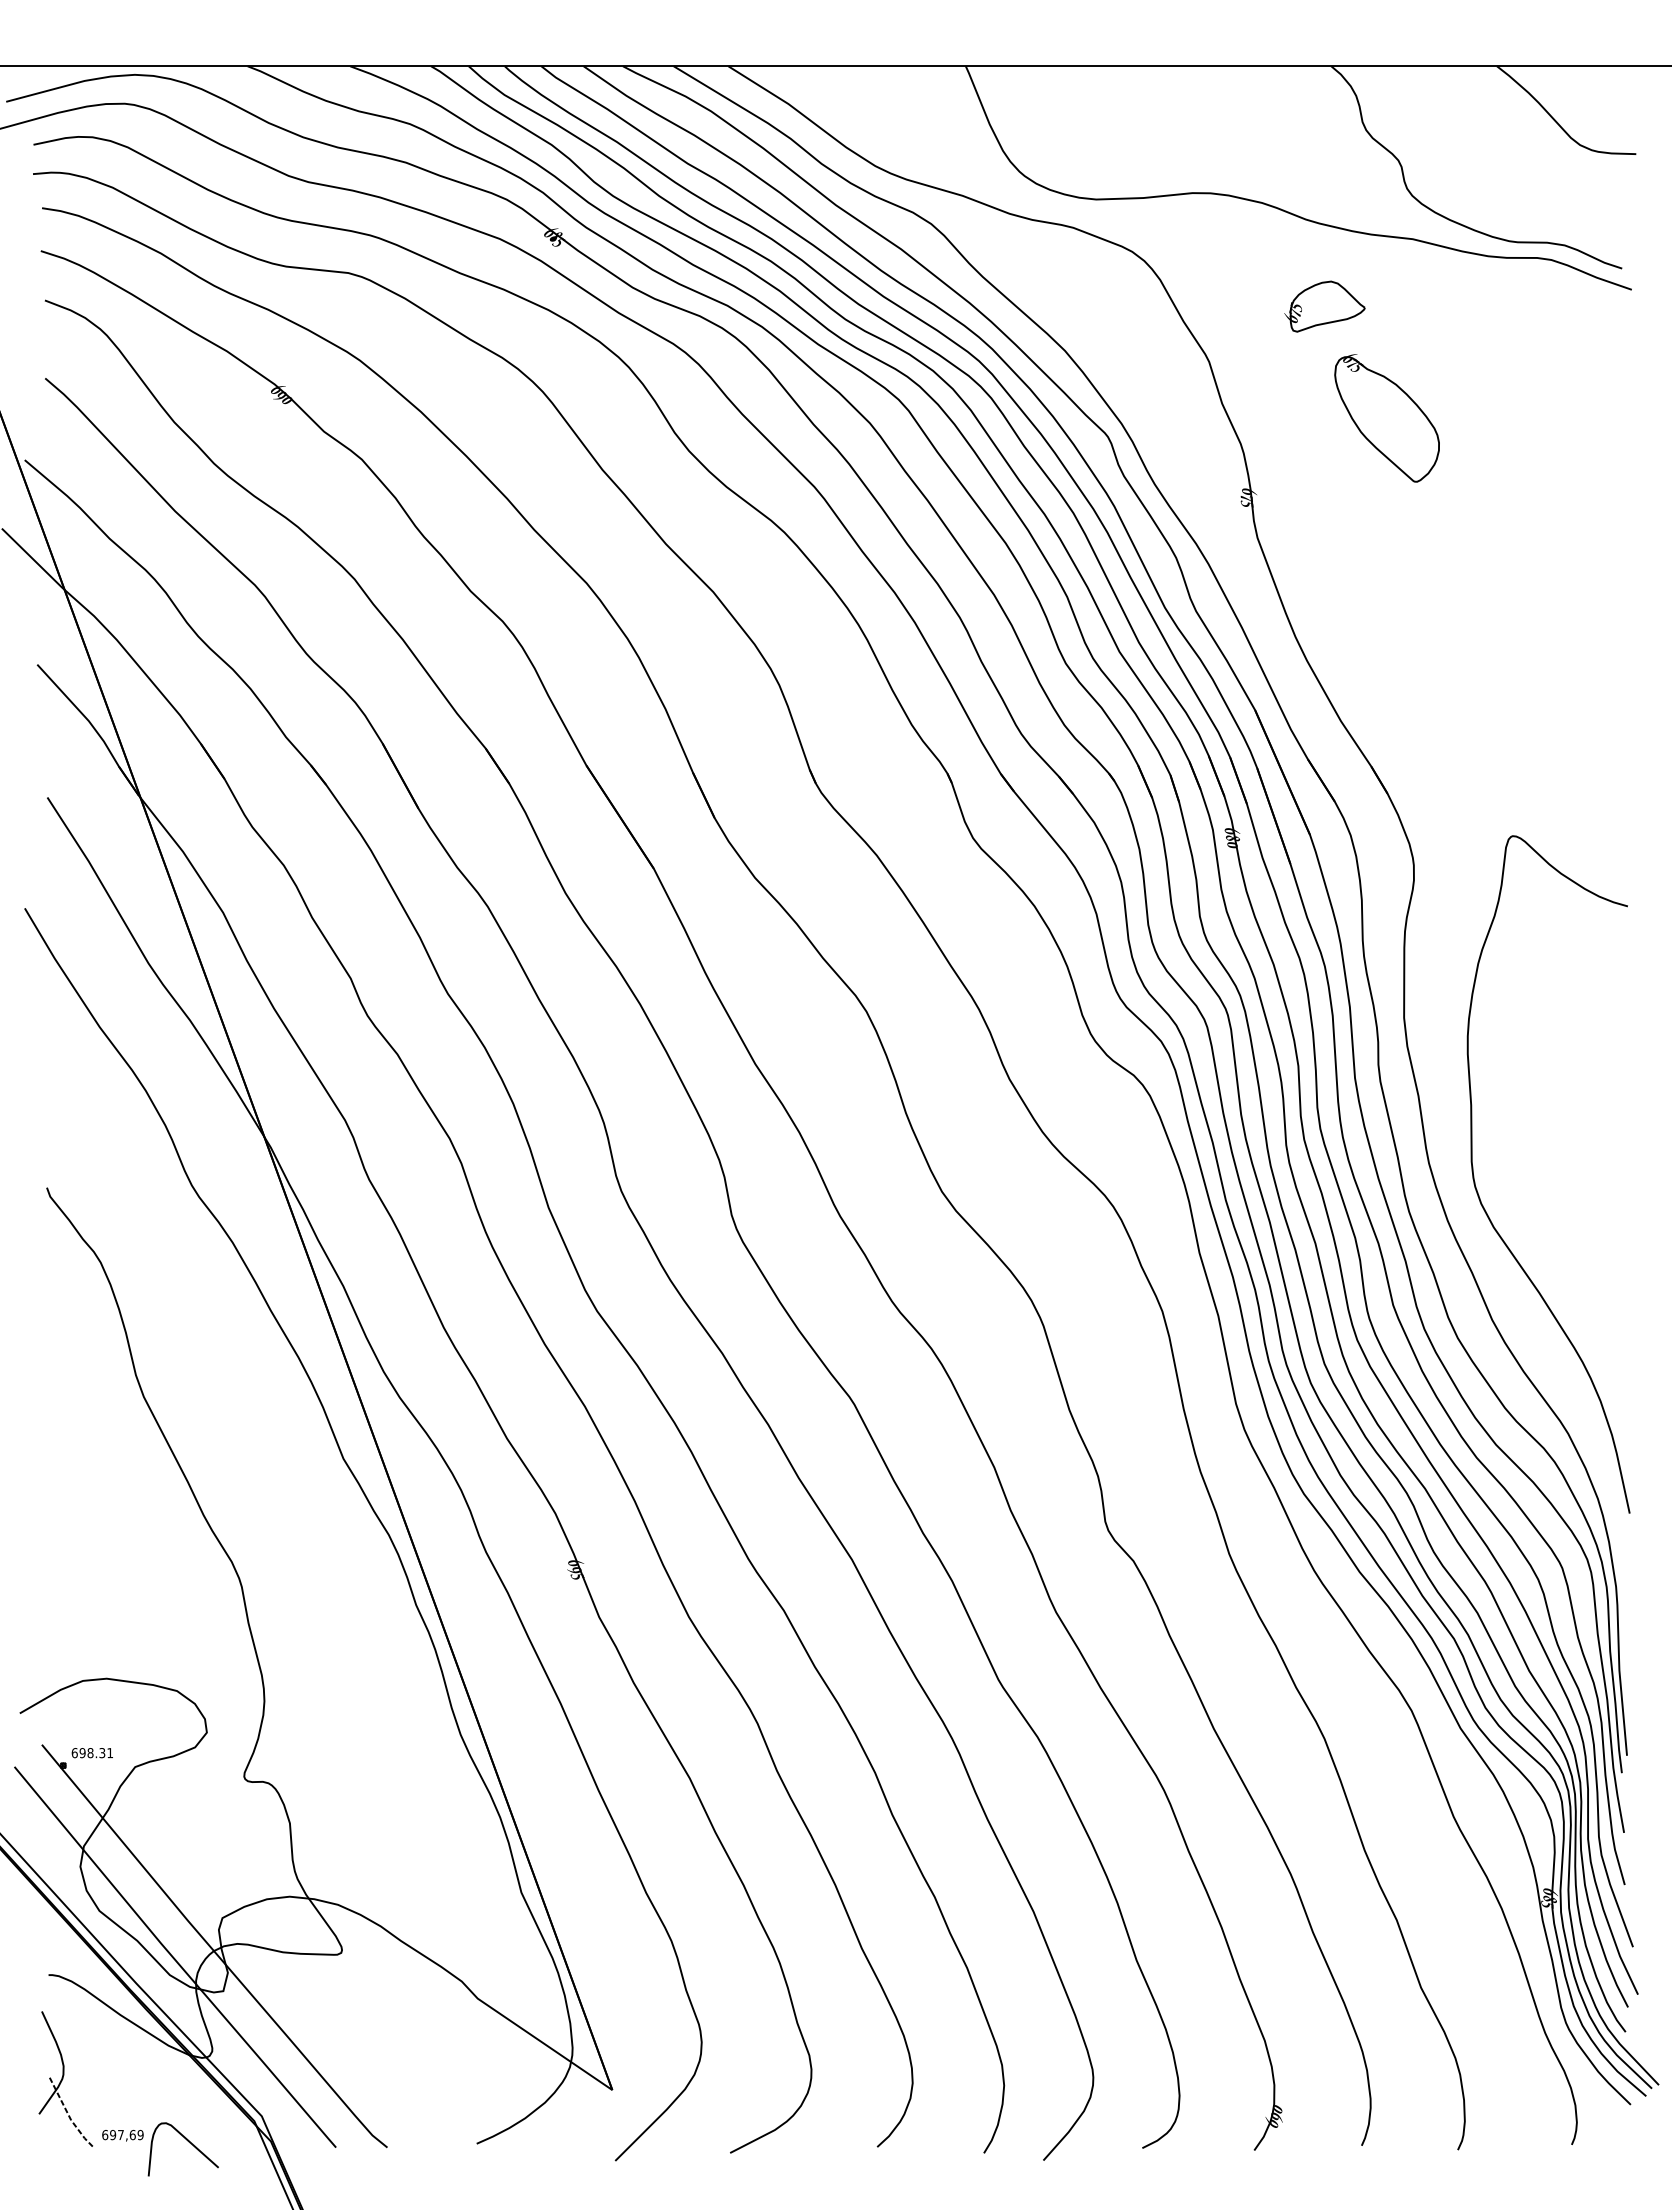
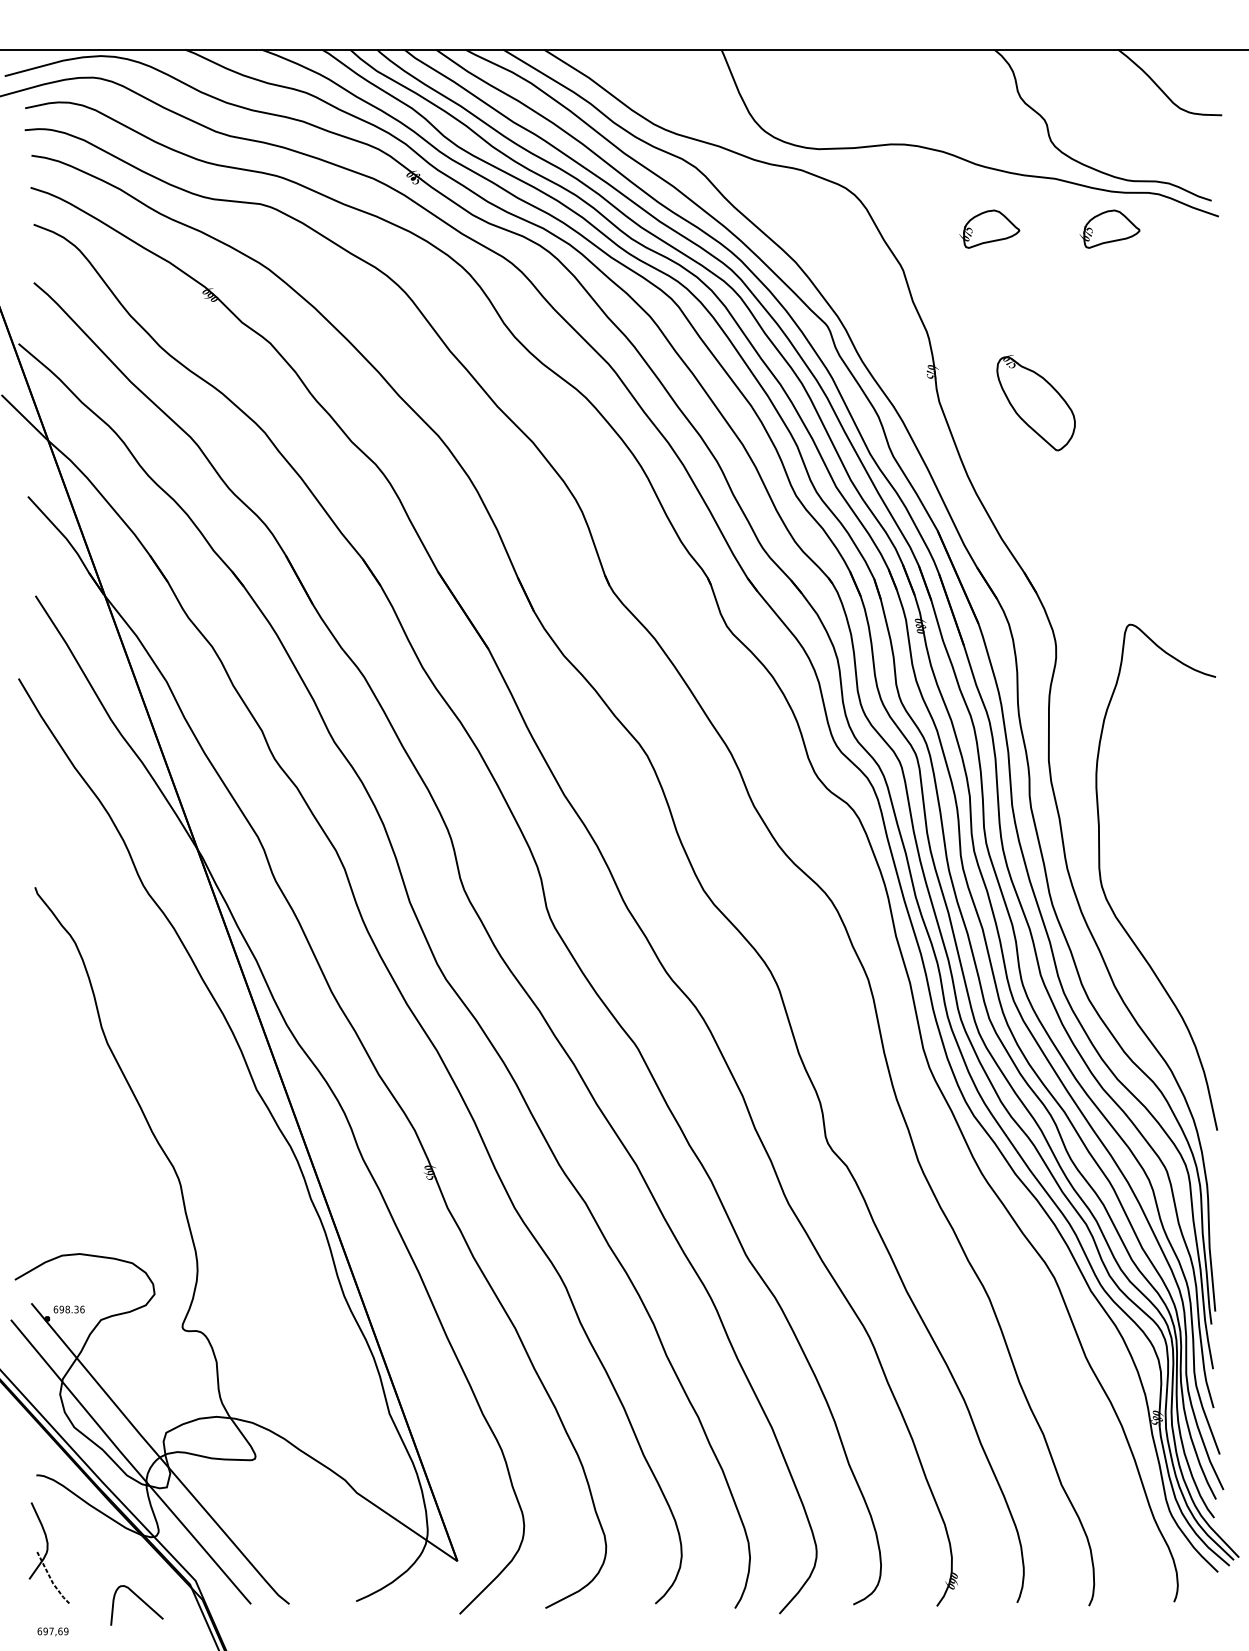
part: (1485, 306) -> (1109, 229), added
part: (1386, 418) -> (1035, 403), moved
text: (110, 1753) -> (82, 1309), 698.31 -> 698.36
text: (122, 2135) -> (52, 1631), moved

